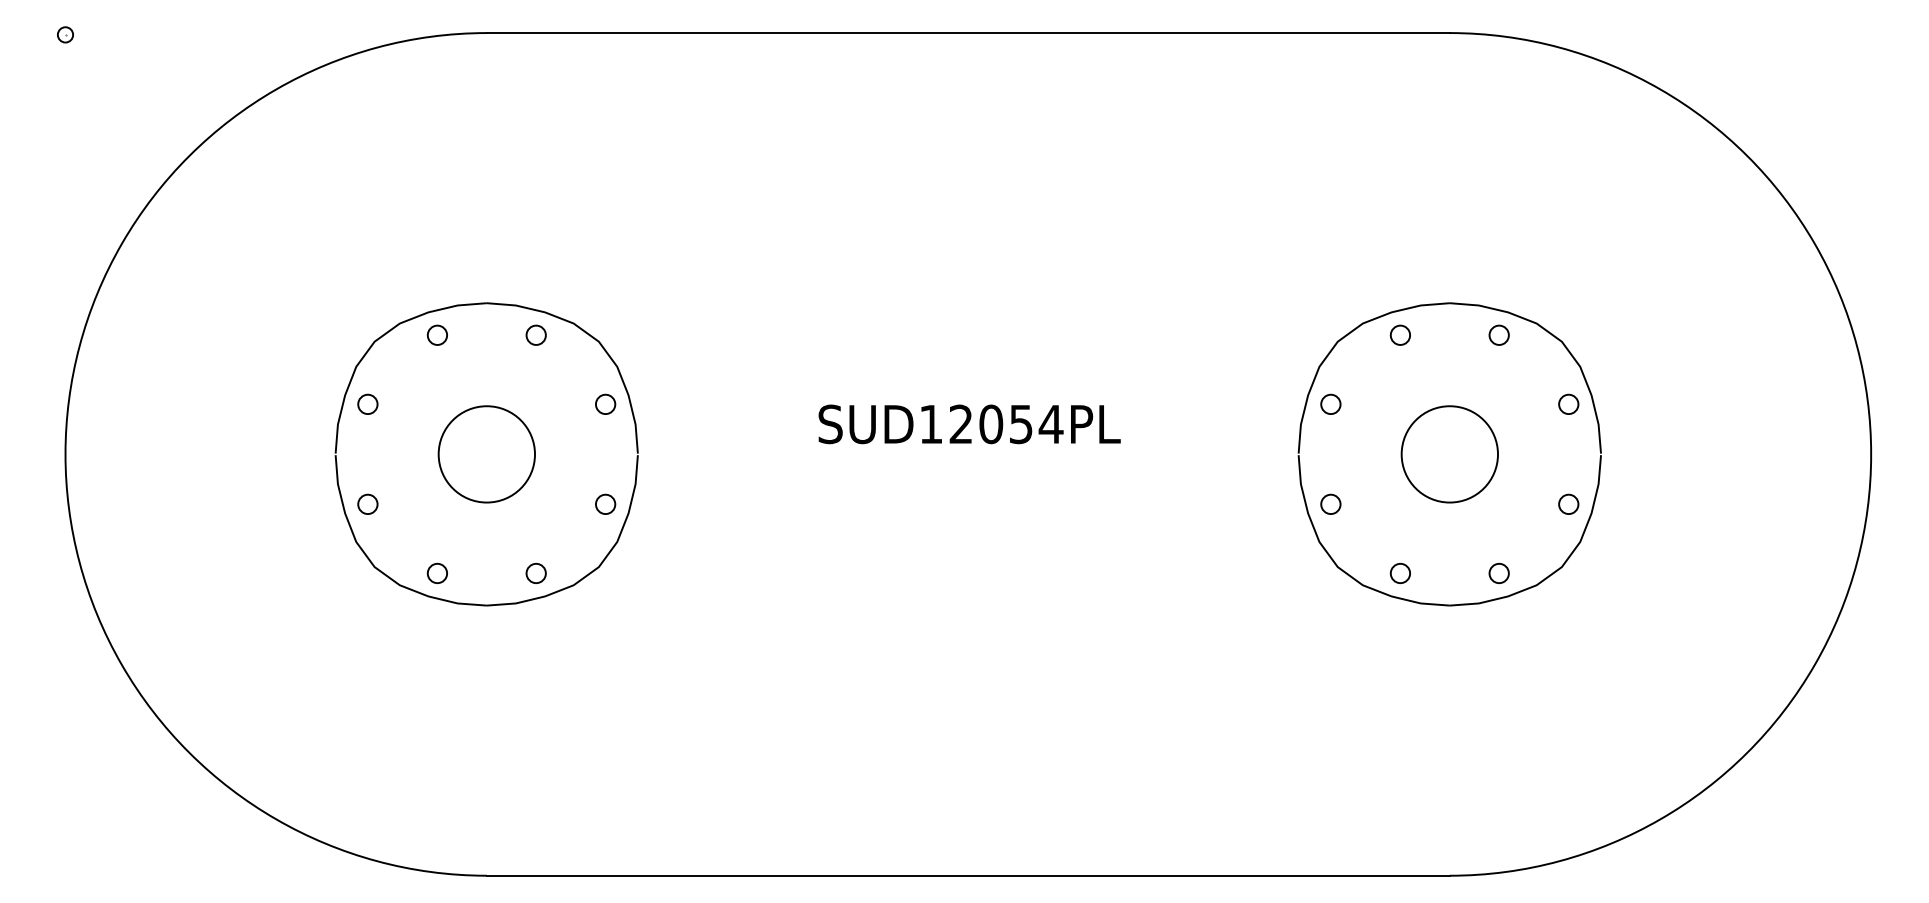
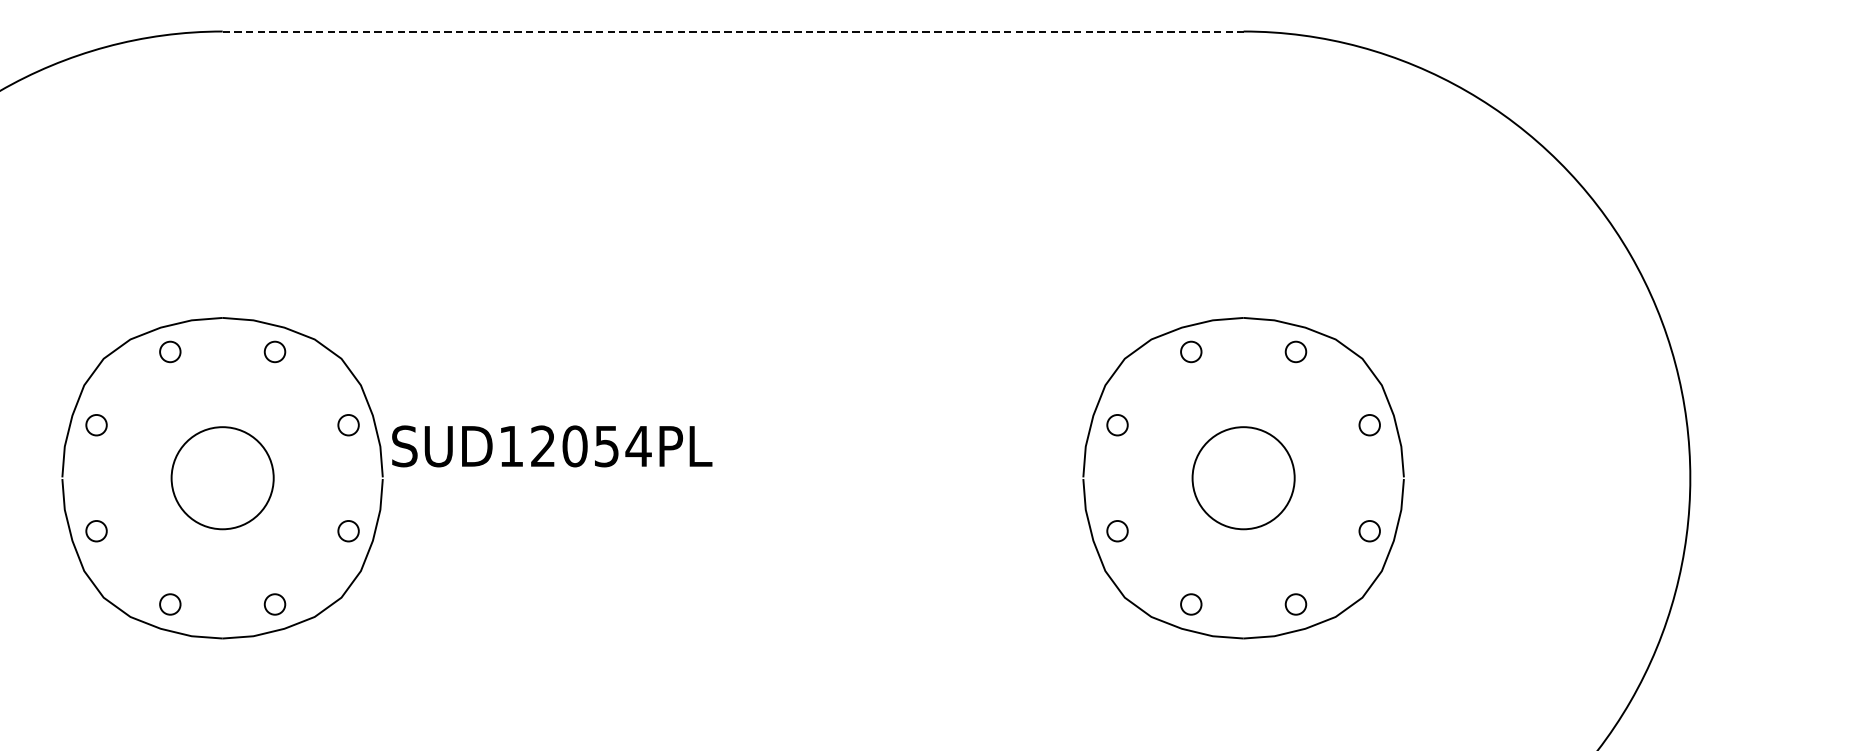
line: (968, 33) -> (733, 31), solid -> dashed
text: (969, 424) -> (552, 446), moved

